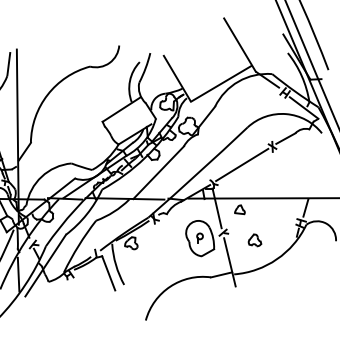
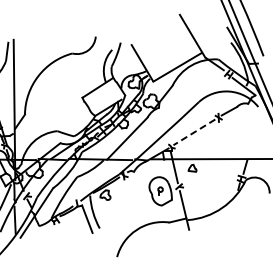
line: (242, 165) -> (194, 132), solid -> dashed
part: (254, 239) -> (204, 192), removed

